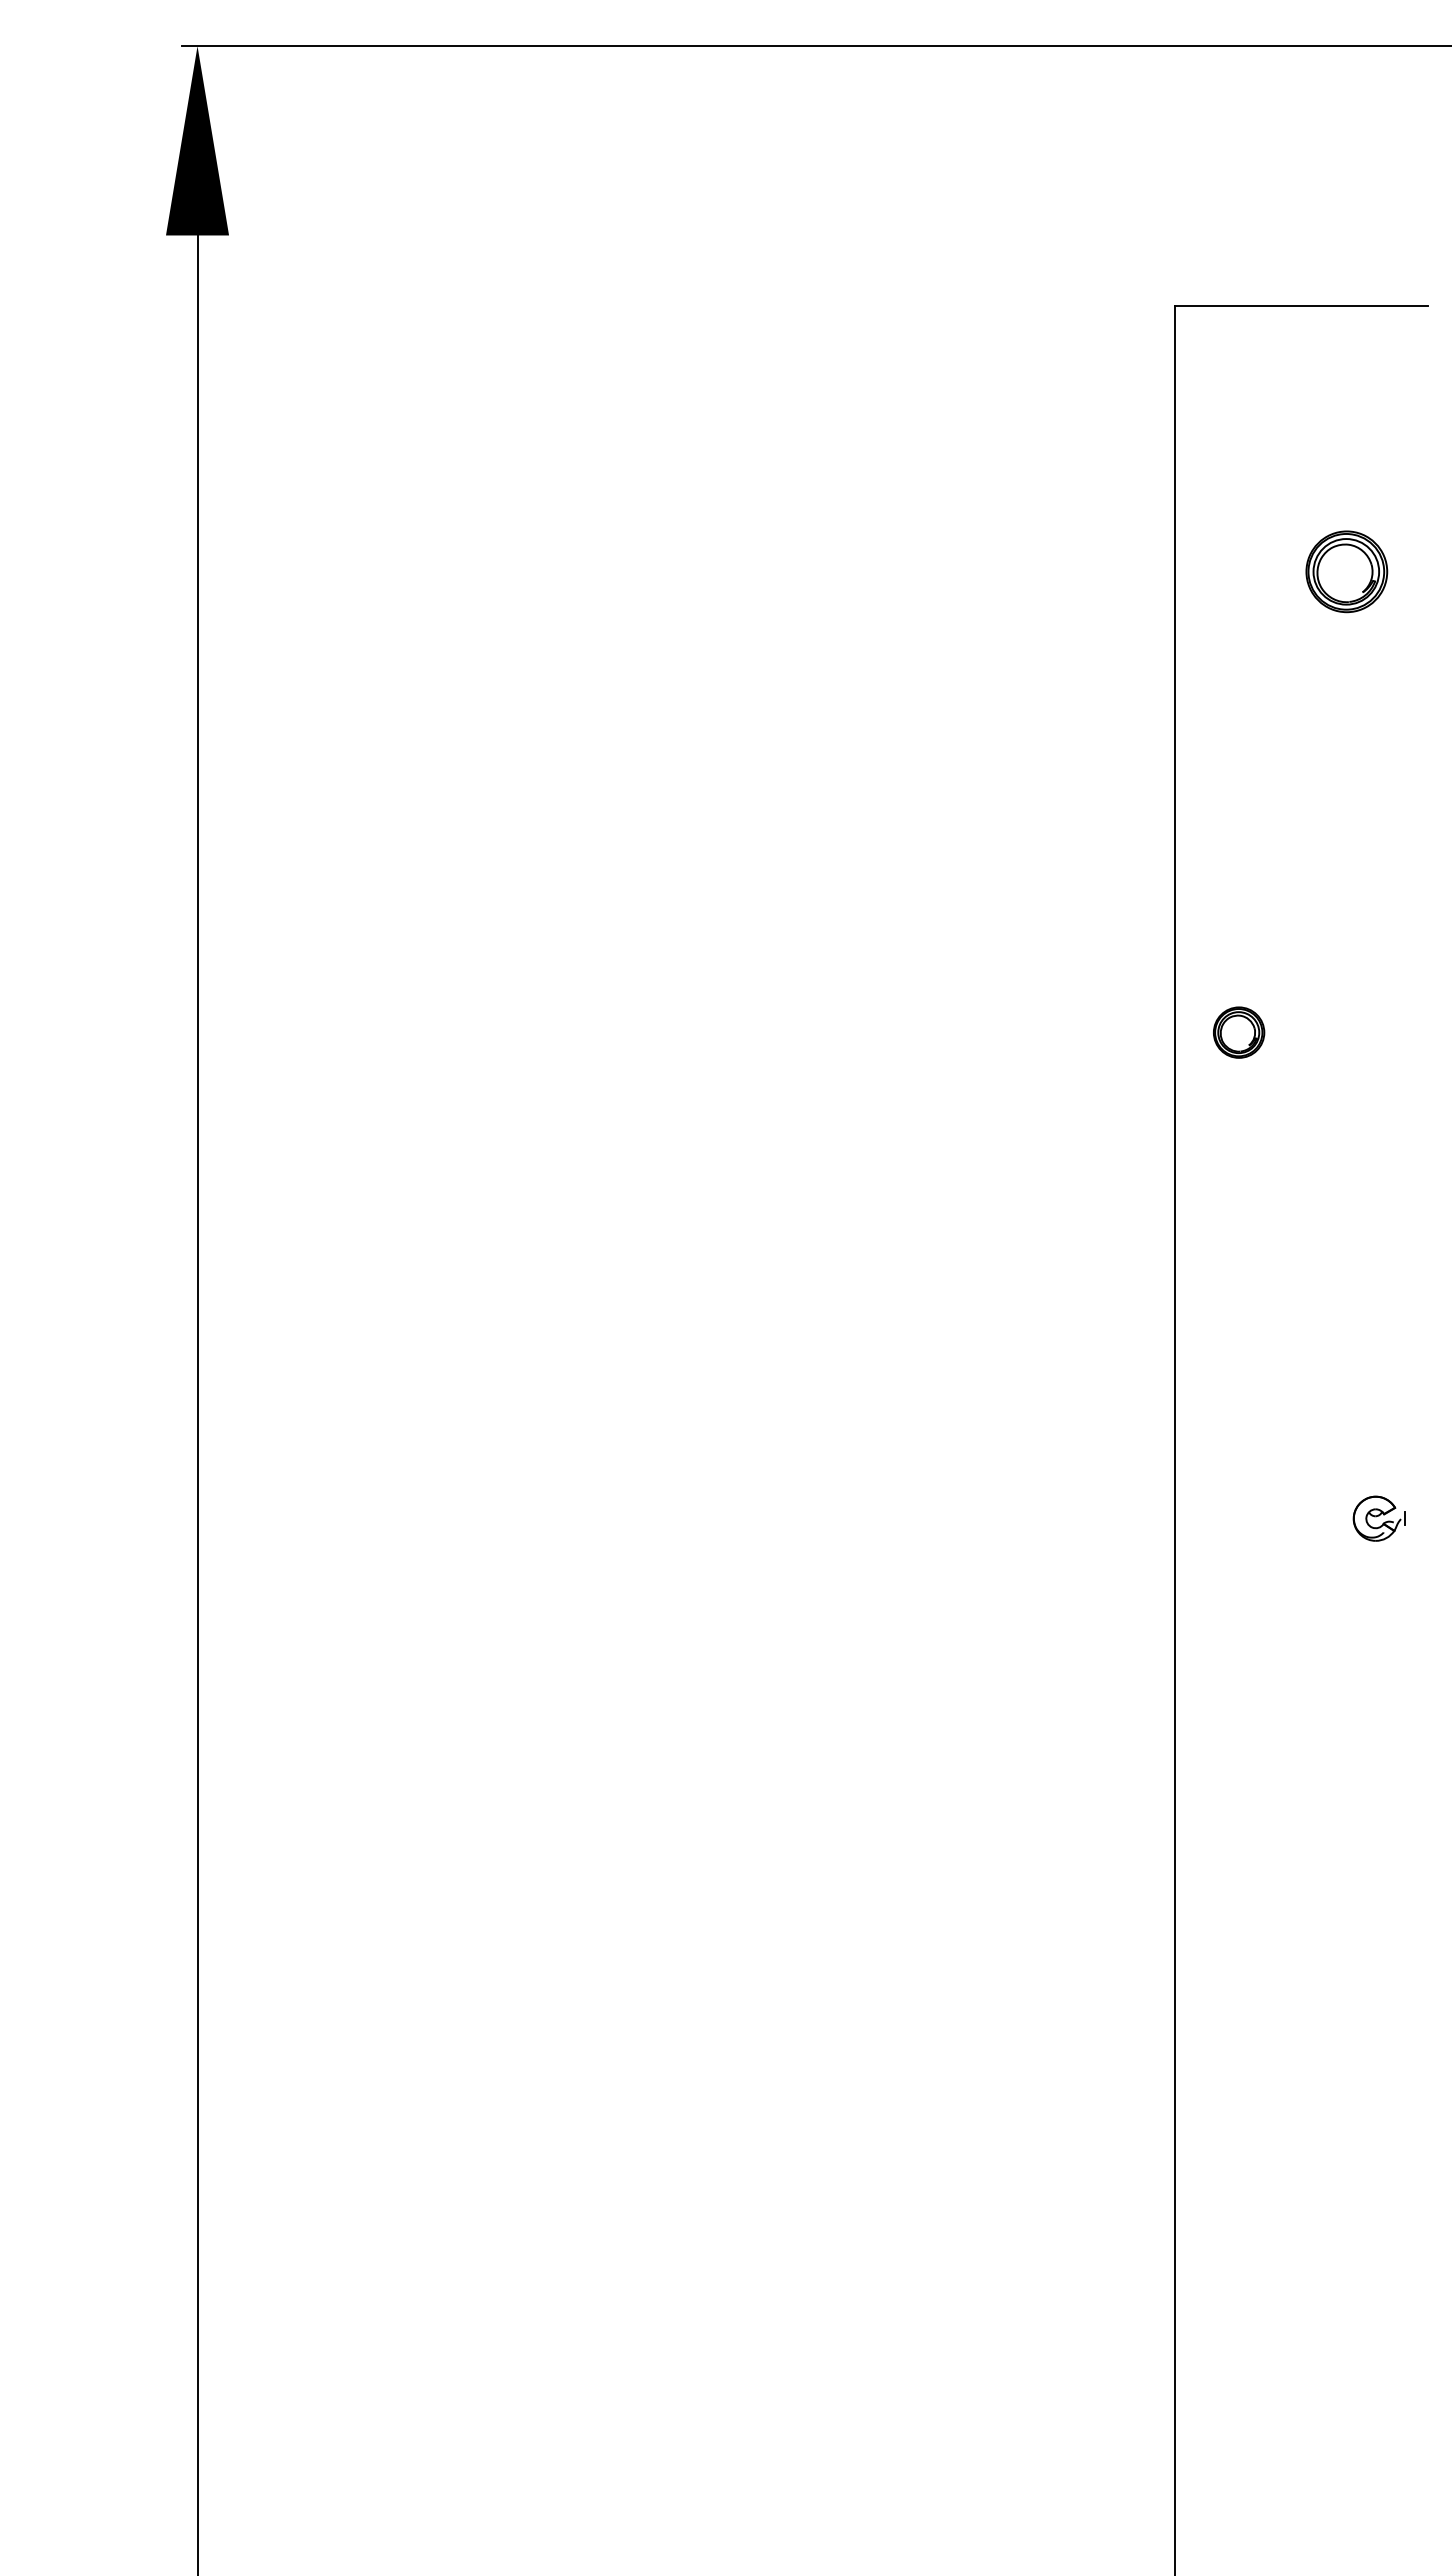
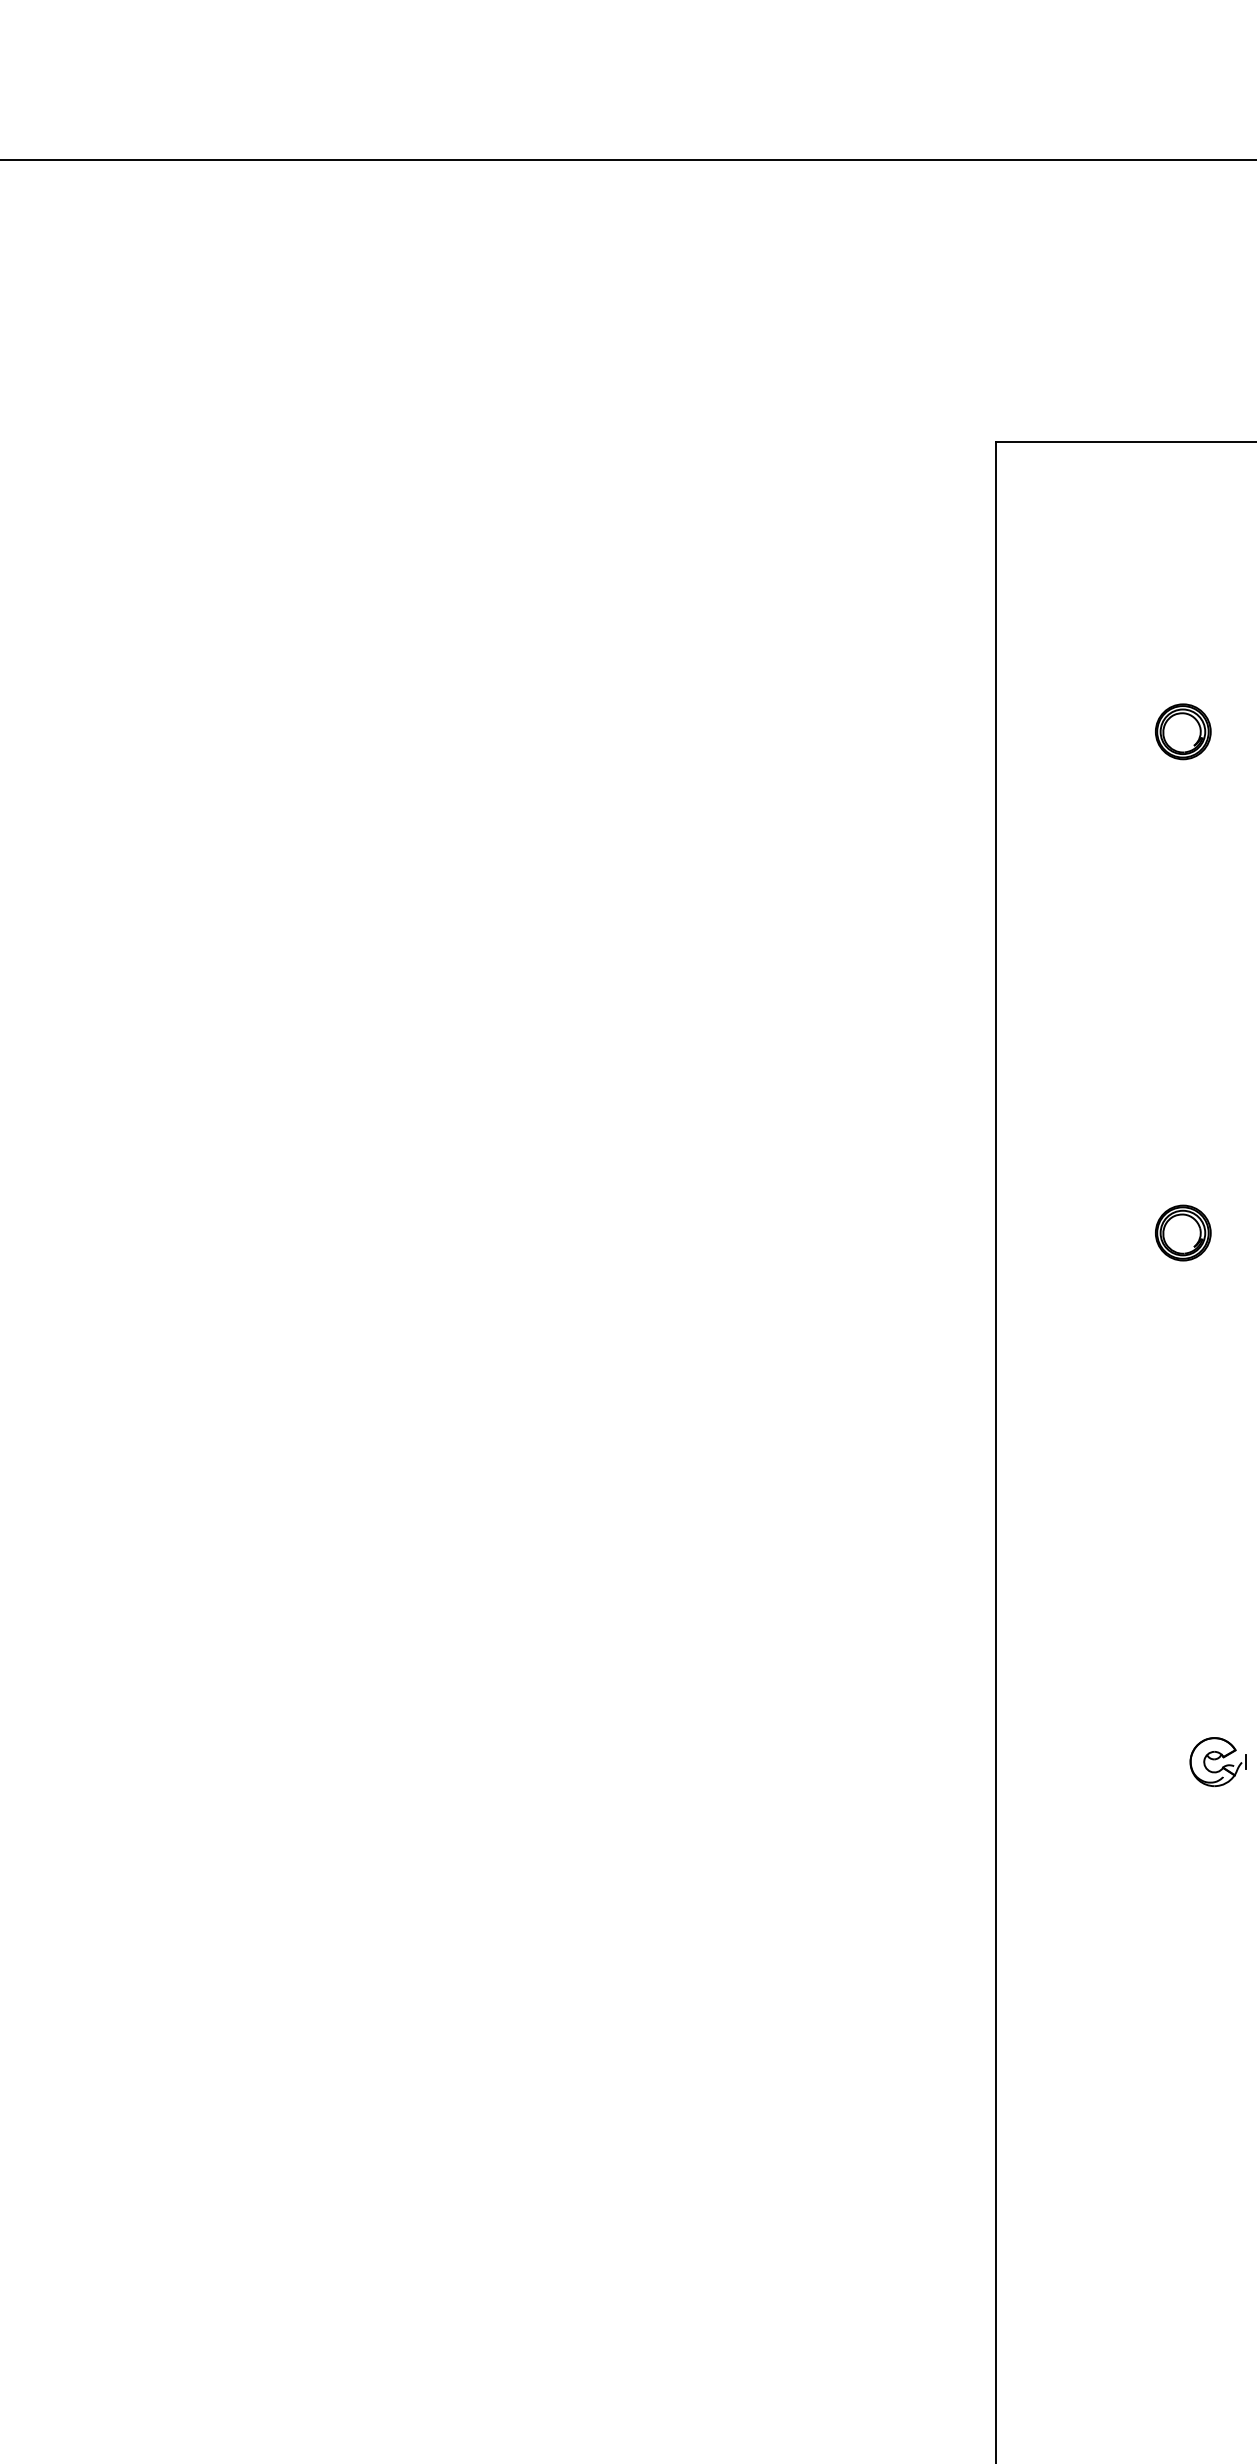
part: (1347, 572) -> (1183, 732), size x0.62
part: (1239, 1032) -> (1183, 1232), moved

